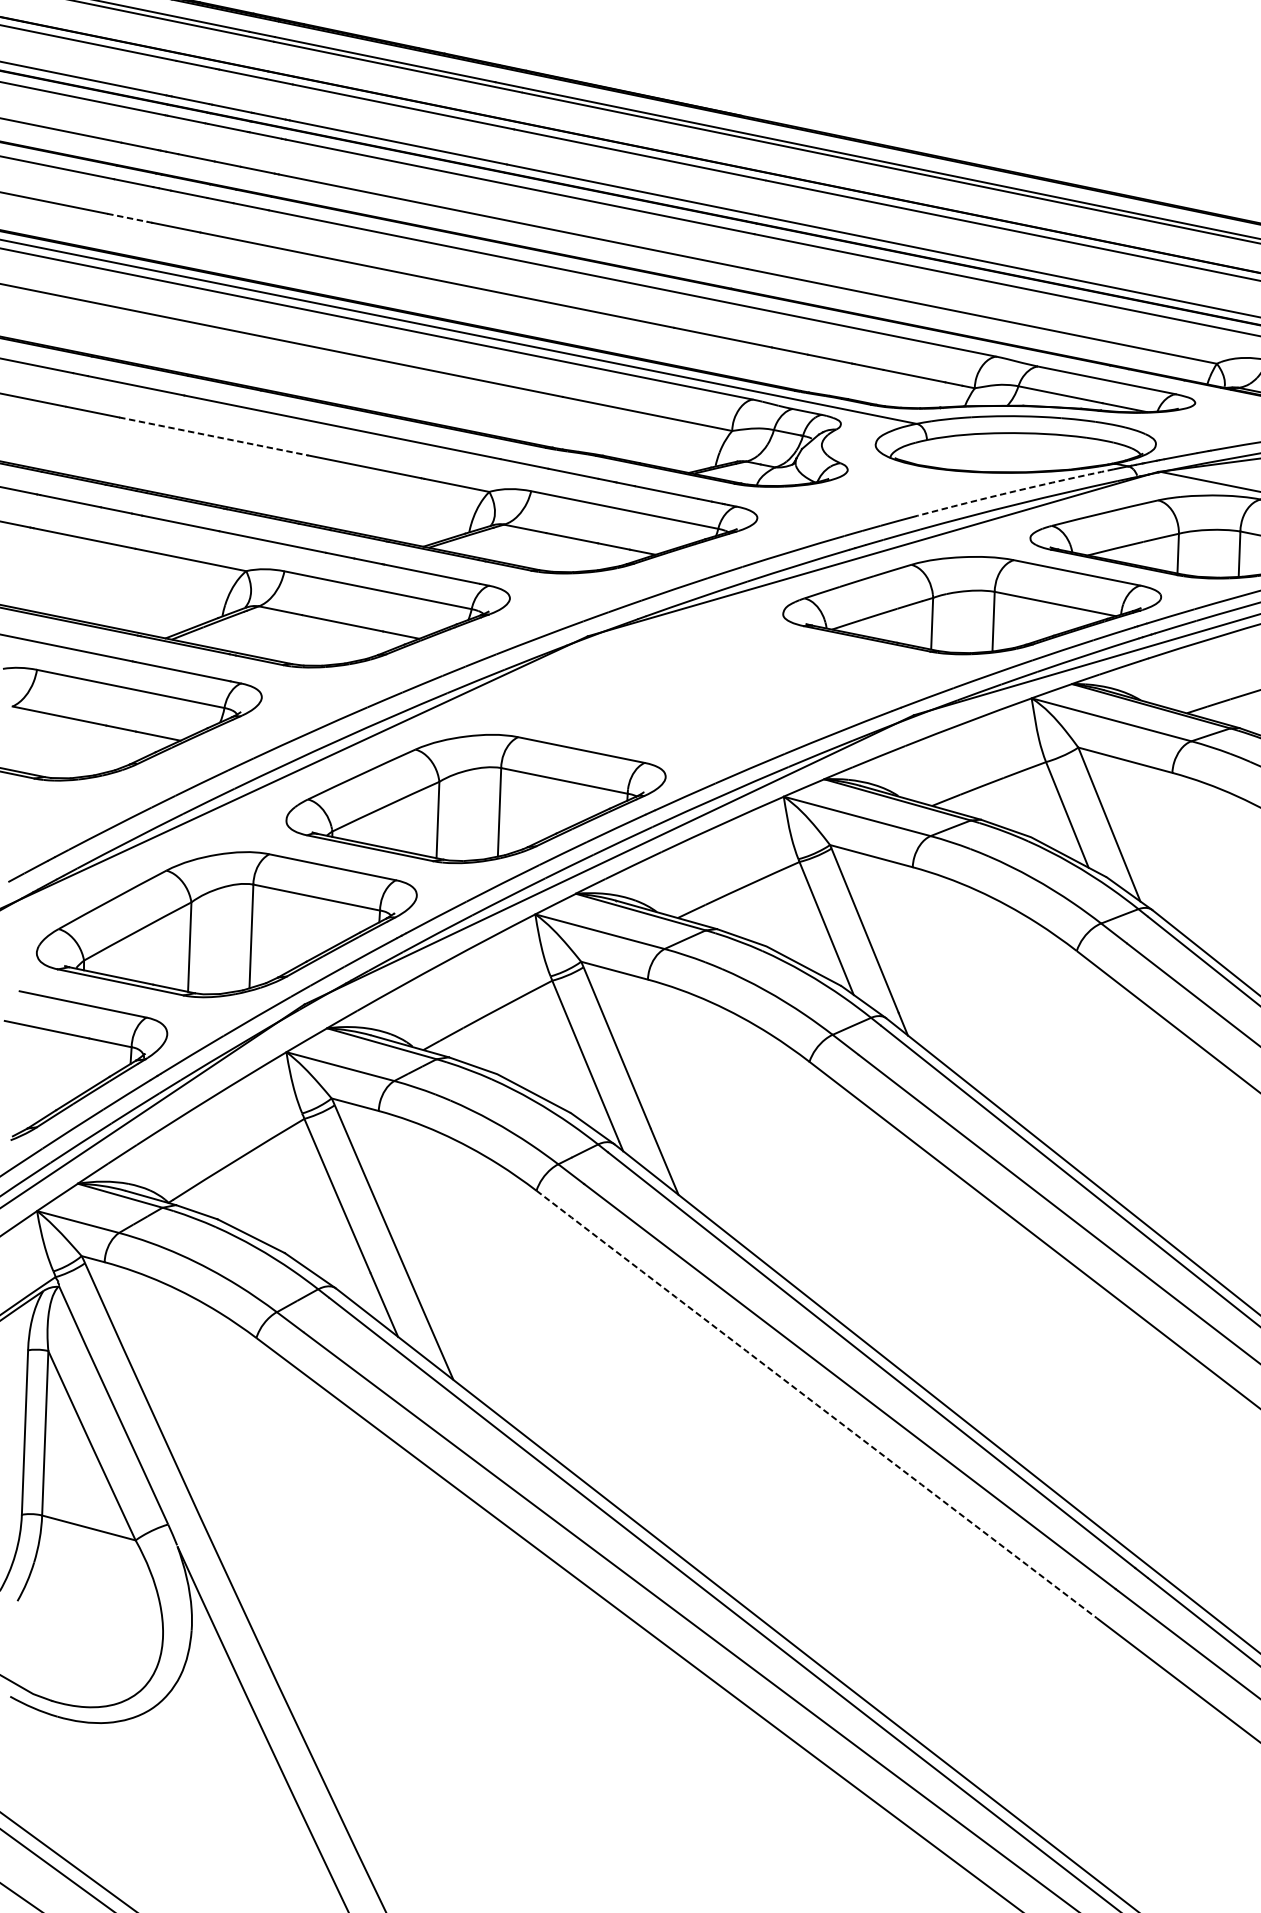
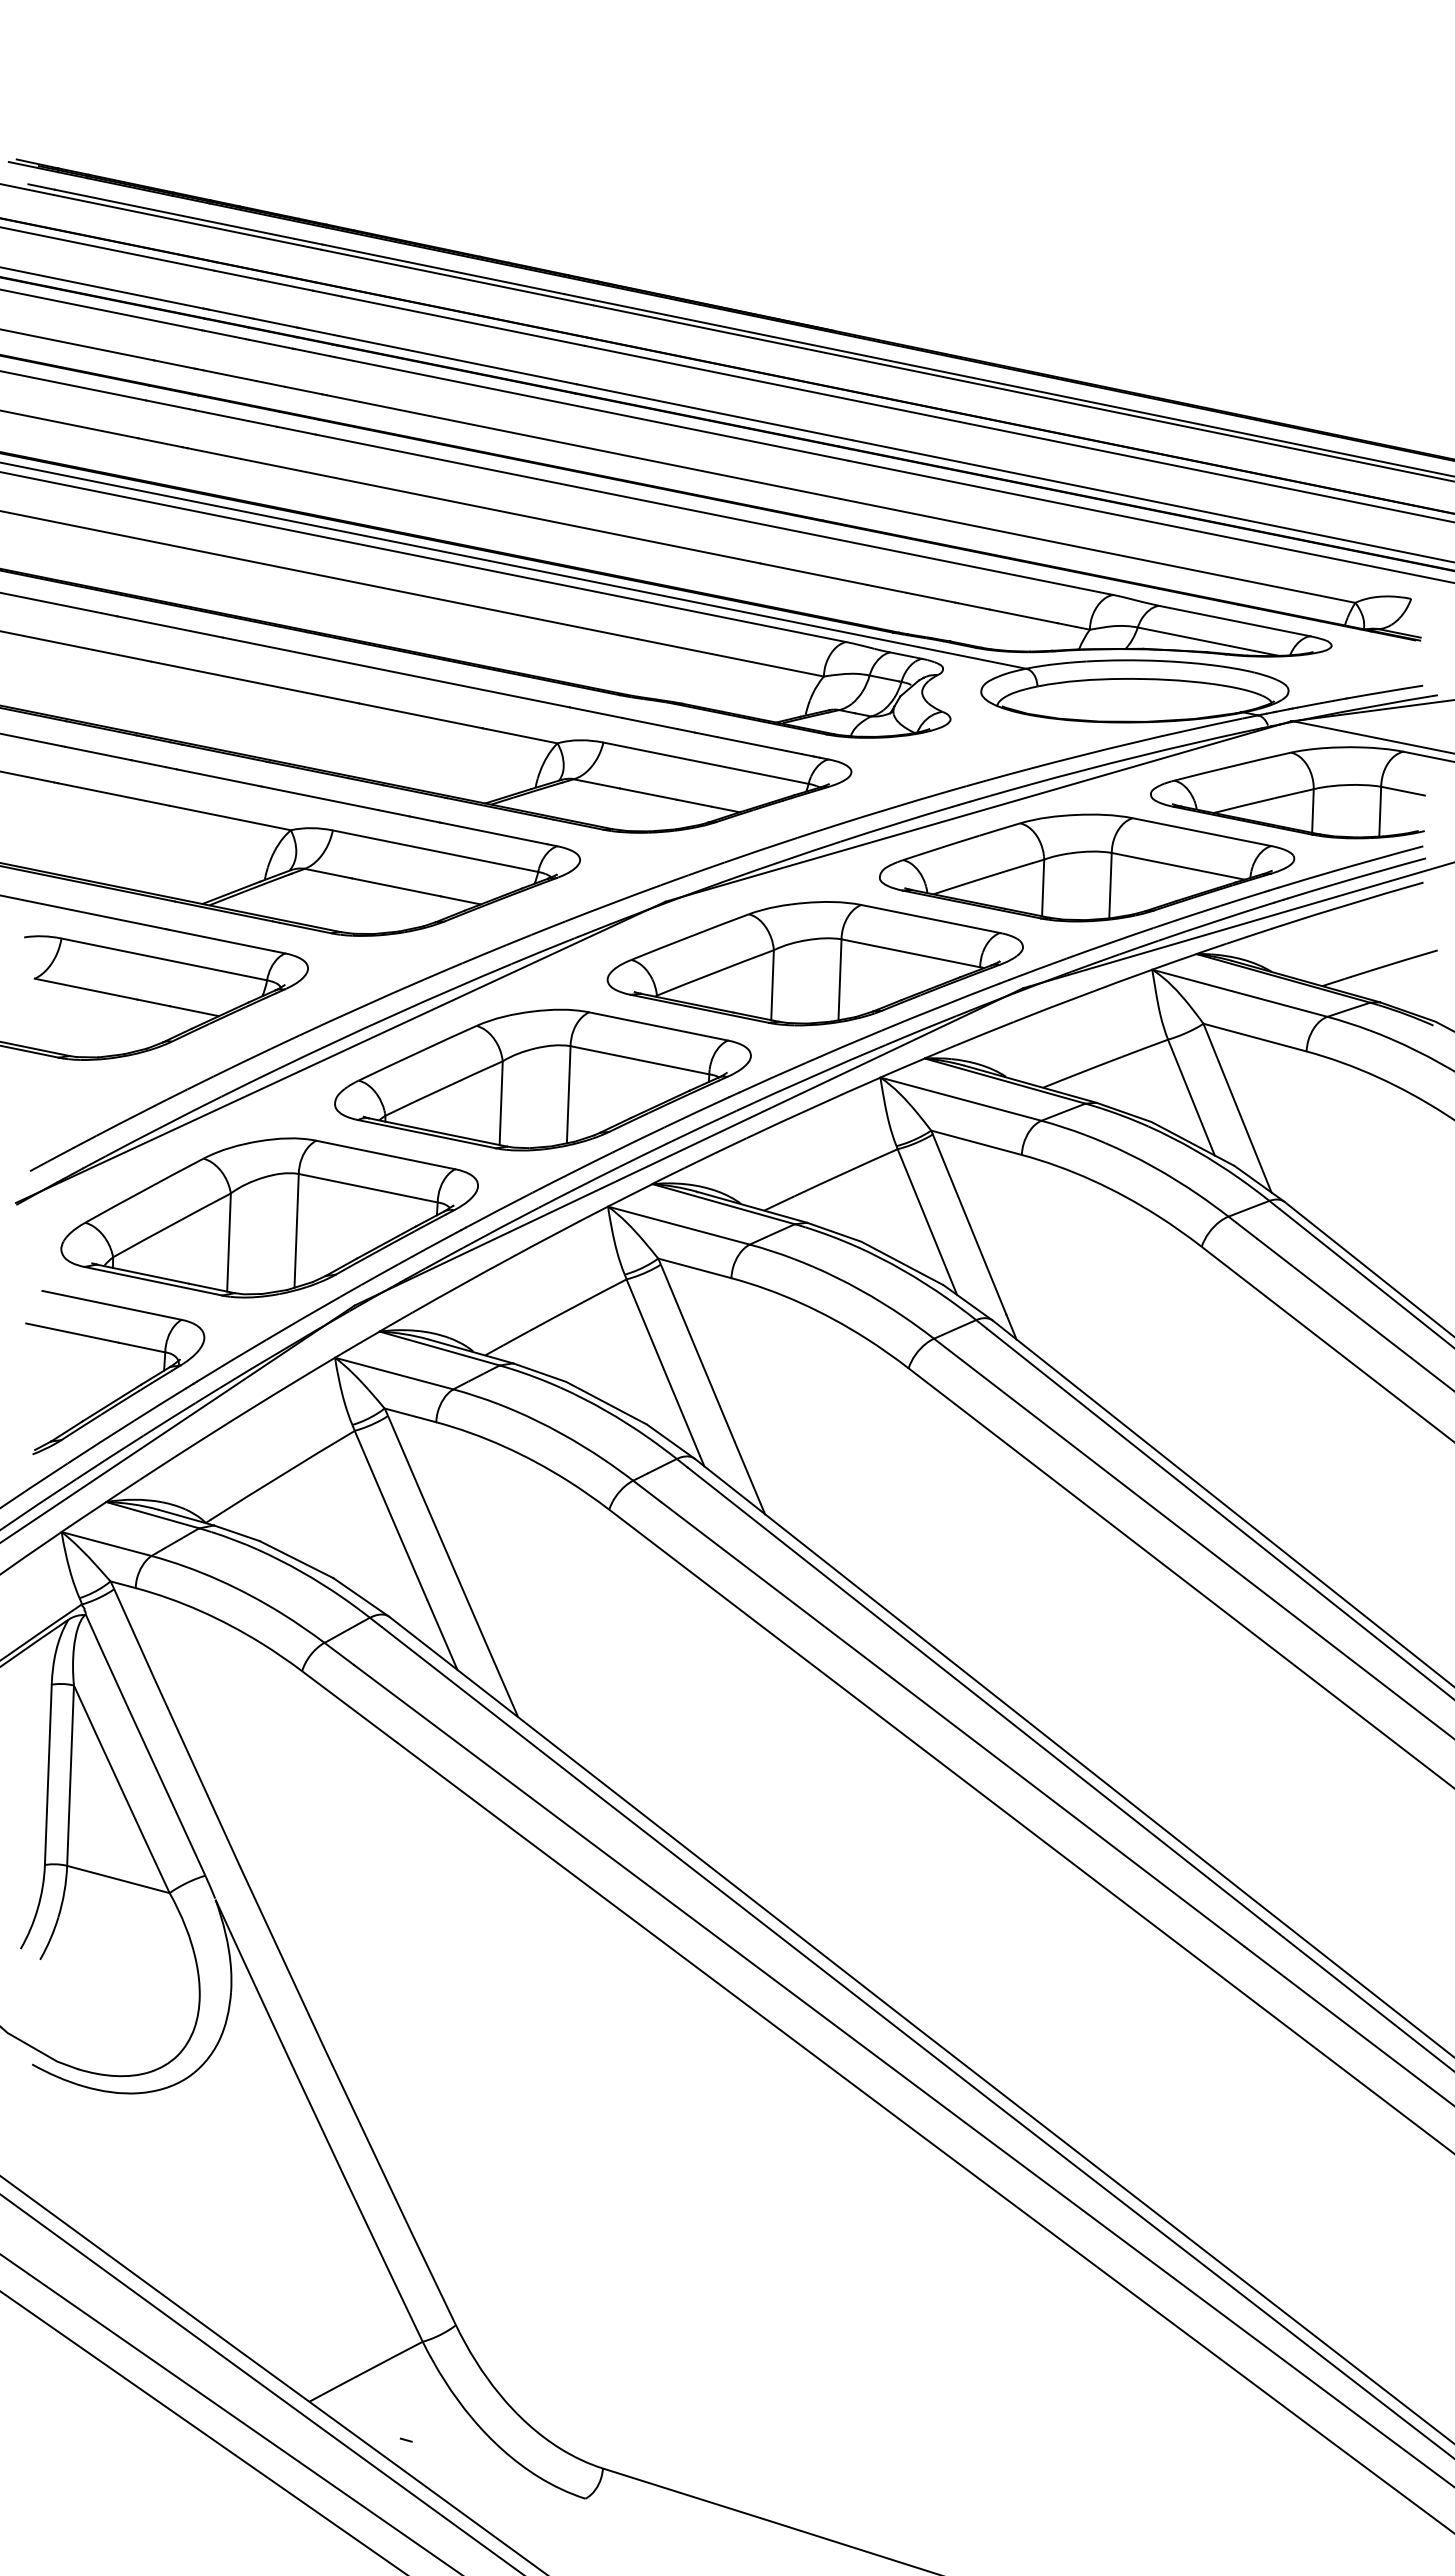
line: (127, 217) -> (160, 442), dashed -> solid
line: (213, 436) -> (255, 682), dashed -> solid
arc: (1015, 491) -> (1134, 742), dashed -> solid
part: (723, 692) -> (814, 963), added
arc: (816, 1404) -> (916, 1744), dashed -> solid

